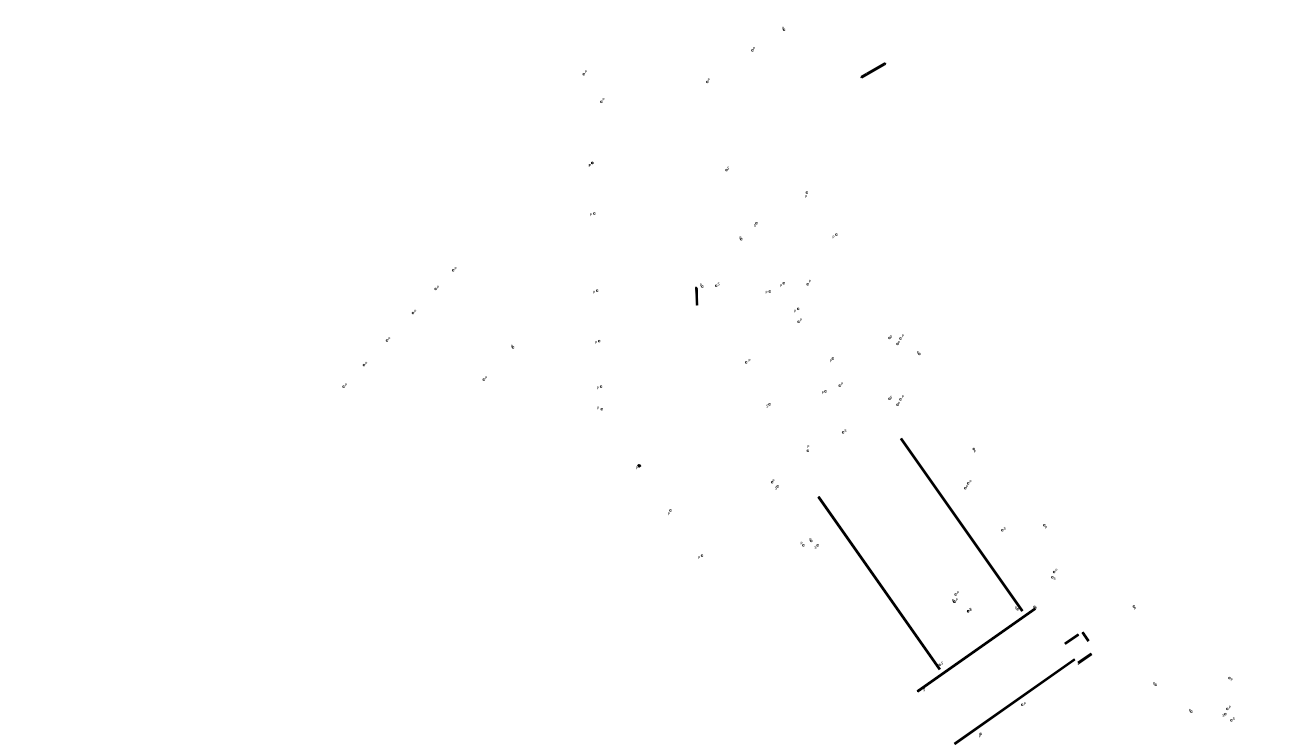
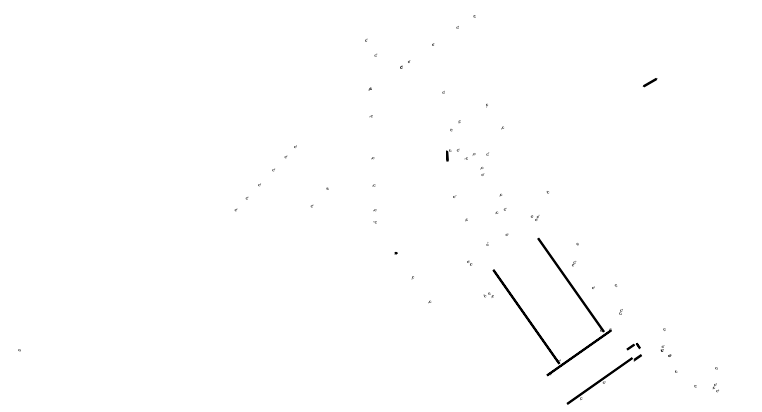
line: (872, 70) -> (649, 82), moved
part: (656, 118) -> (405, 64), added
part: (706, 295) -> (452, 155), moved
part: (894, 339) -> (534, 184), removed
part: (960, 601) -> (665, 350), moved

